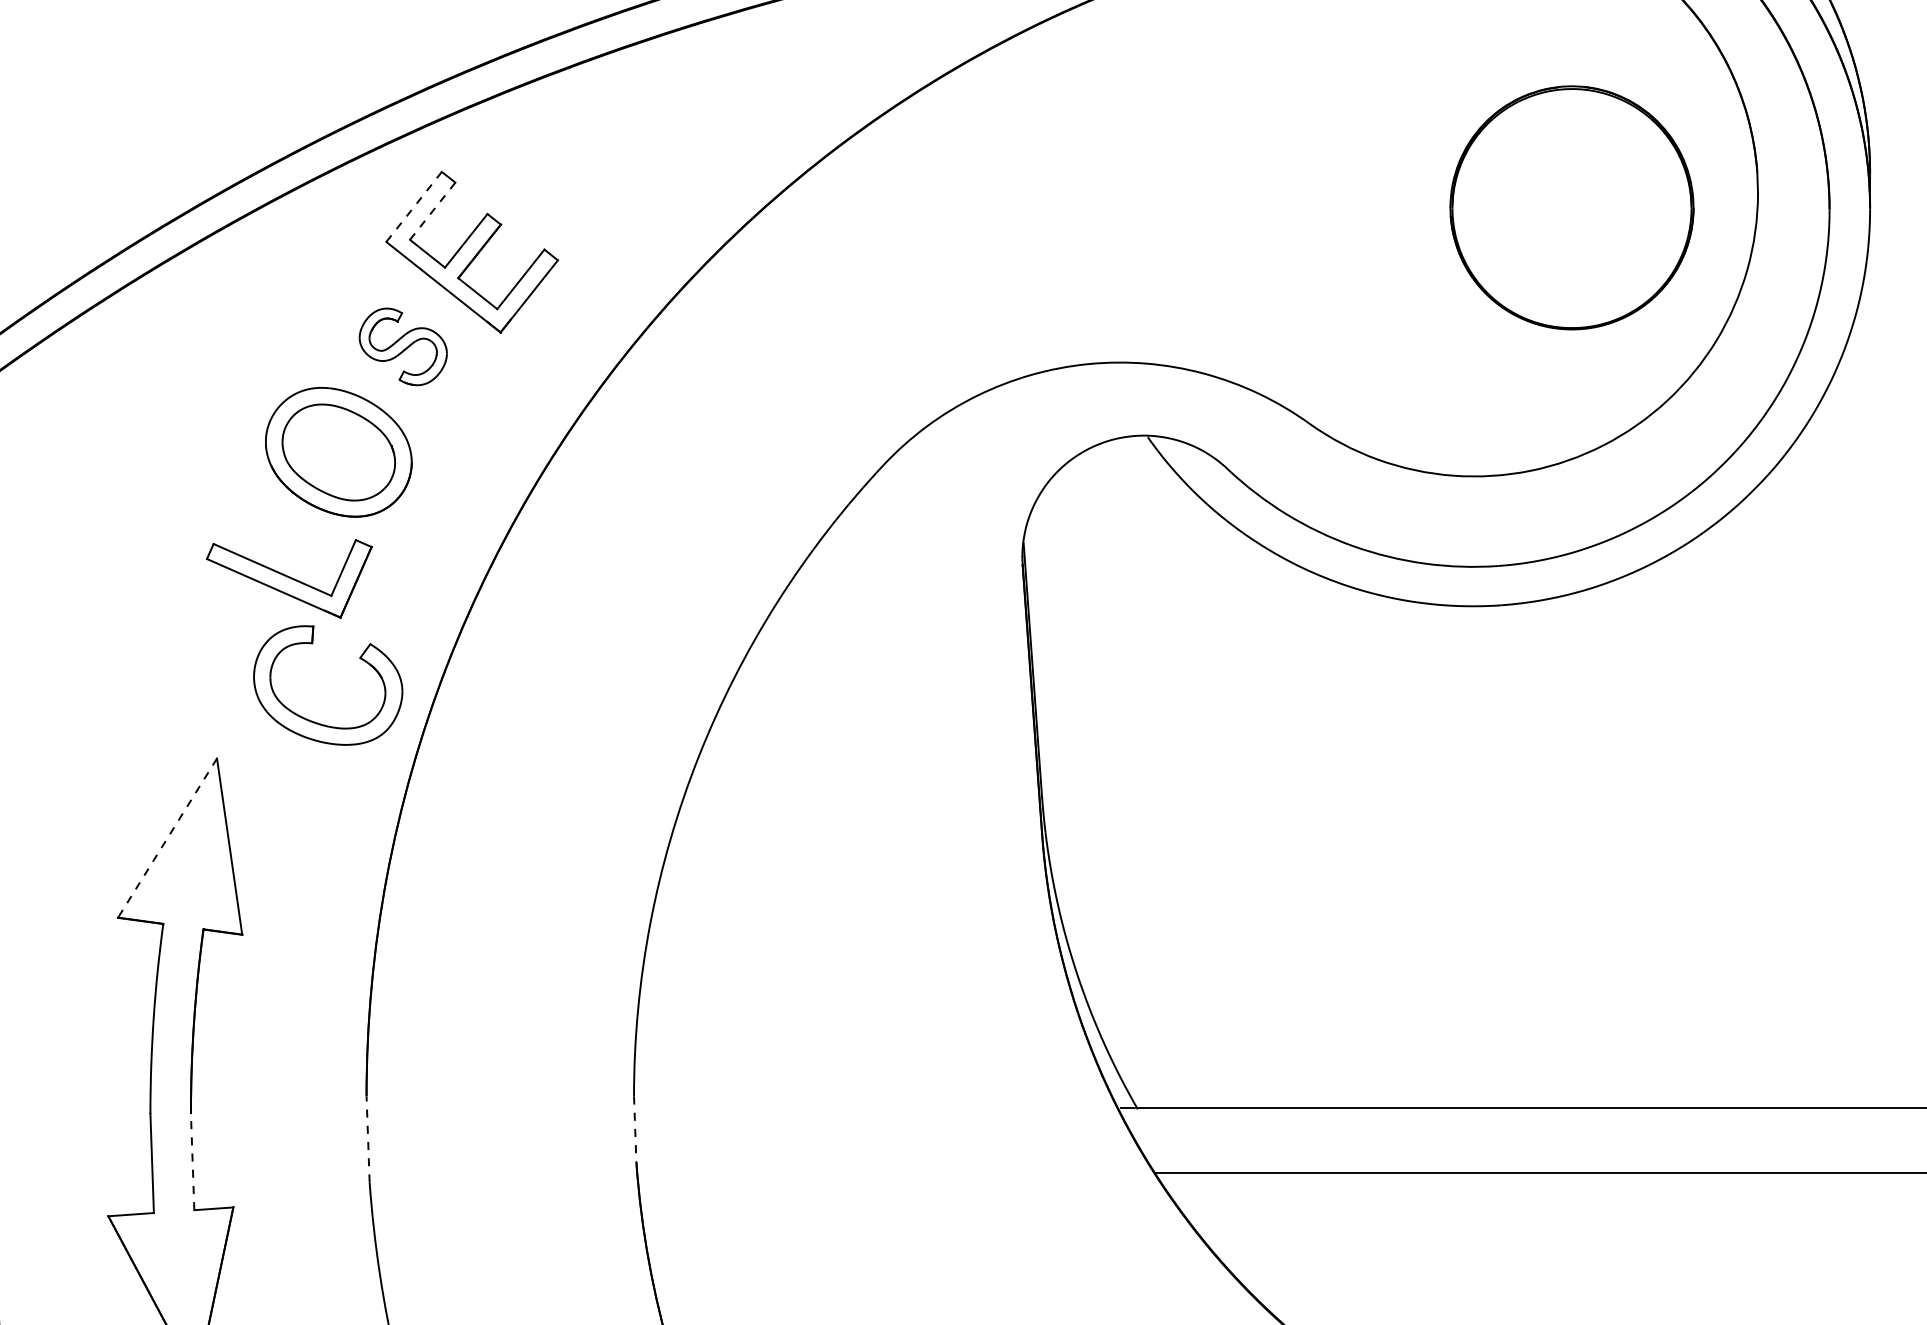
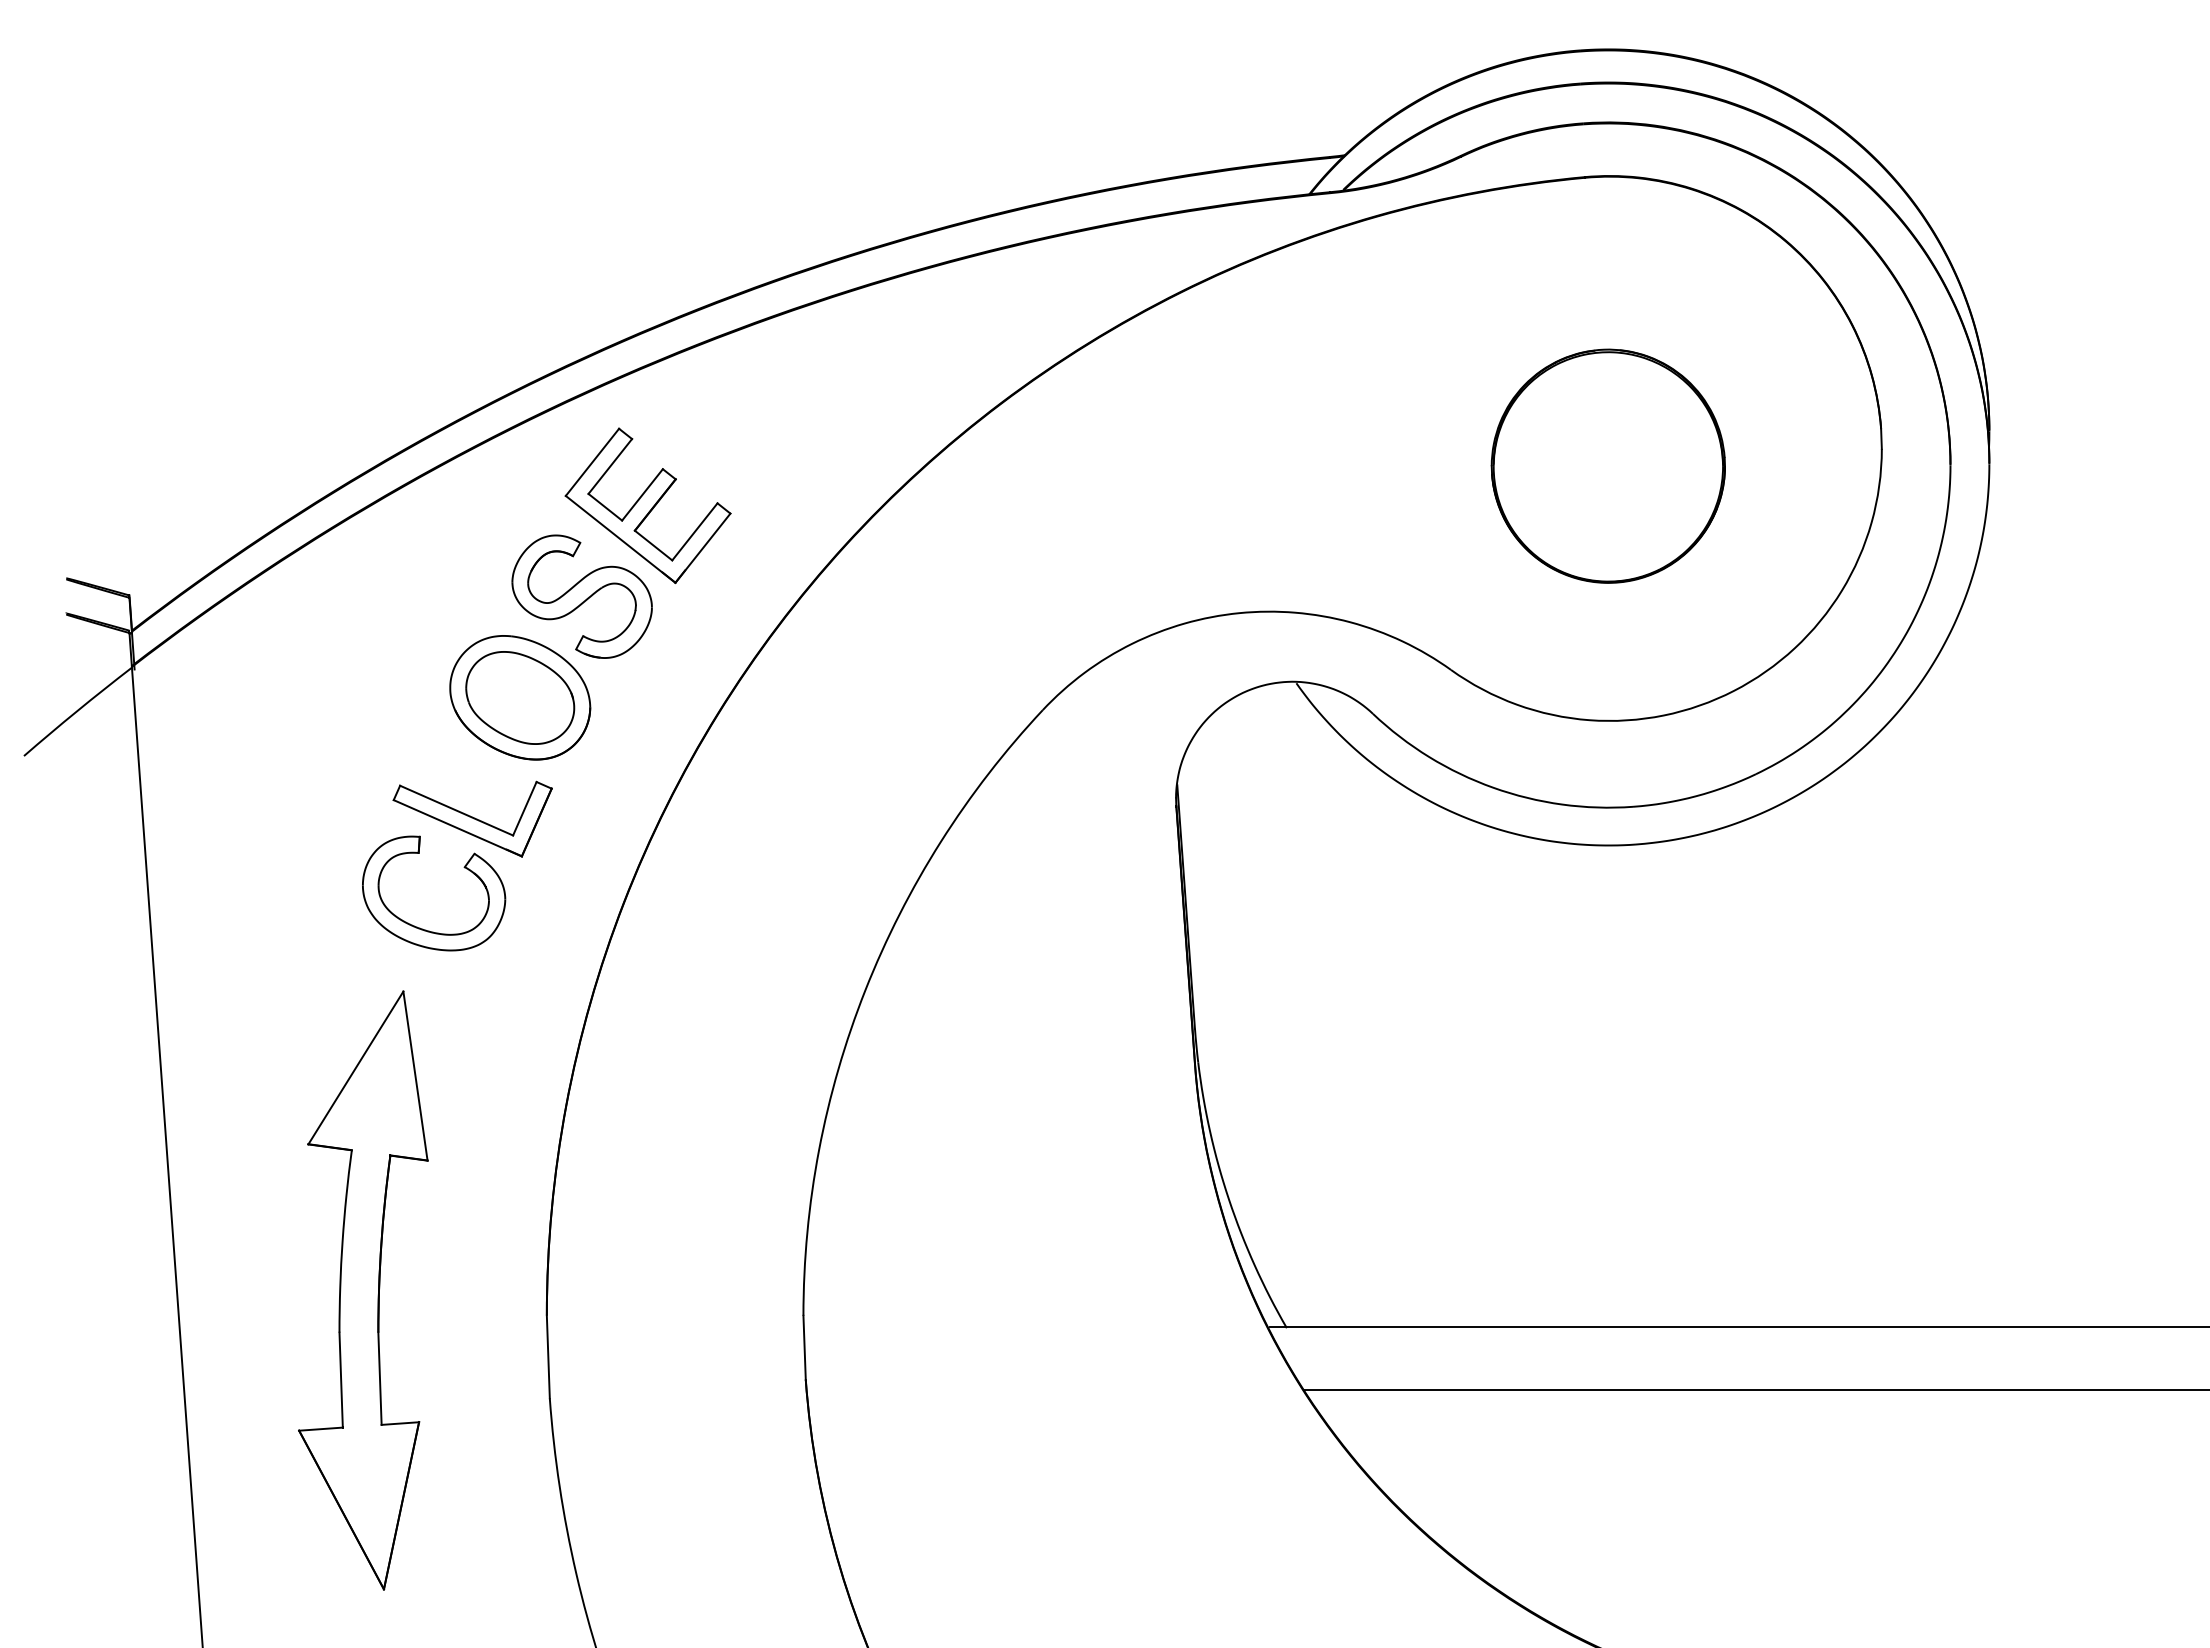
line: (414, 207) -> (592, 462), dashed -> solid
part: (1571, 207) -> (1607, 465), moved
line: (432, 211) -> (610, 466), dashed -> solid
part: (402, 346) -> (581, 596), size x1.67
part: (316, 721) -> (422, 928), moved
line: (167, 837) -> (355, 1067), dashed -> solid
line: (635, 1130) -> (804, 1348), dashed -> solid
line: (368, 1138) -> (548, 1356), dashed -> solid
line: (192, 1161) -> (379, 1378), dashed -> solid

